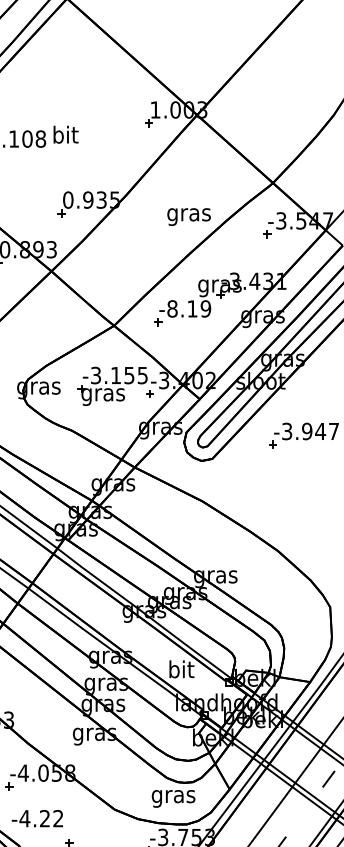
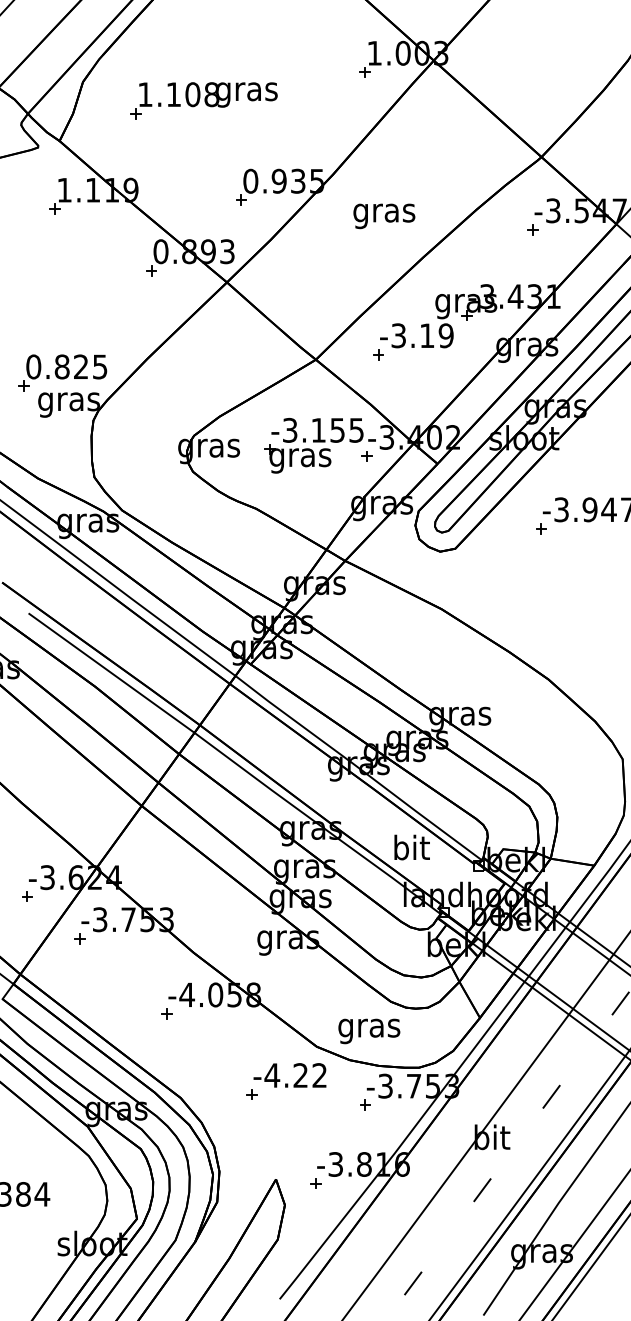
text: (65, 136) -> (246, 91), bit -> gras
text: (189, 217) -> (384, 216), moved
text: (172, 308) -> (398, 335), -8.19 -> -3.19
text: (173, 798) -> (369, 1031), moved
text: (37, 818) -> (289, 1075), moved

